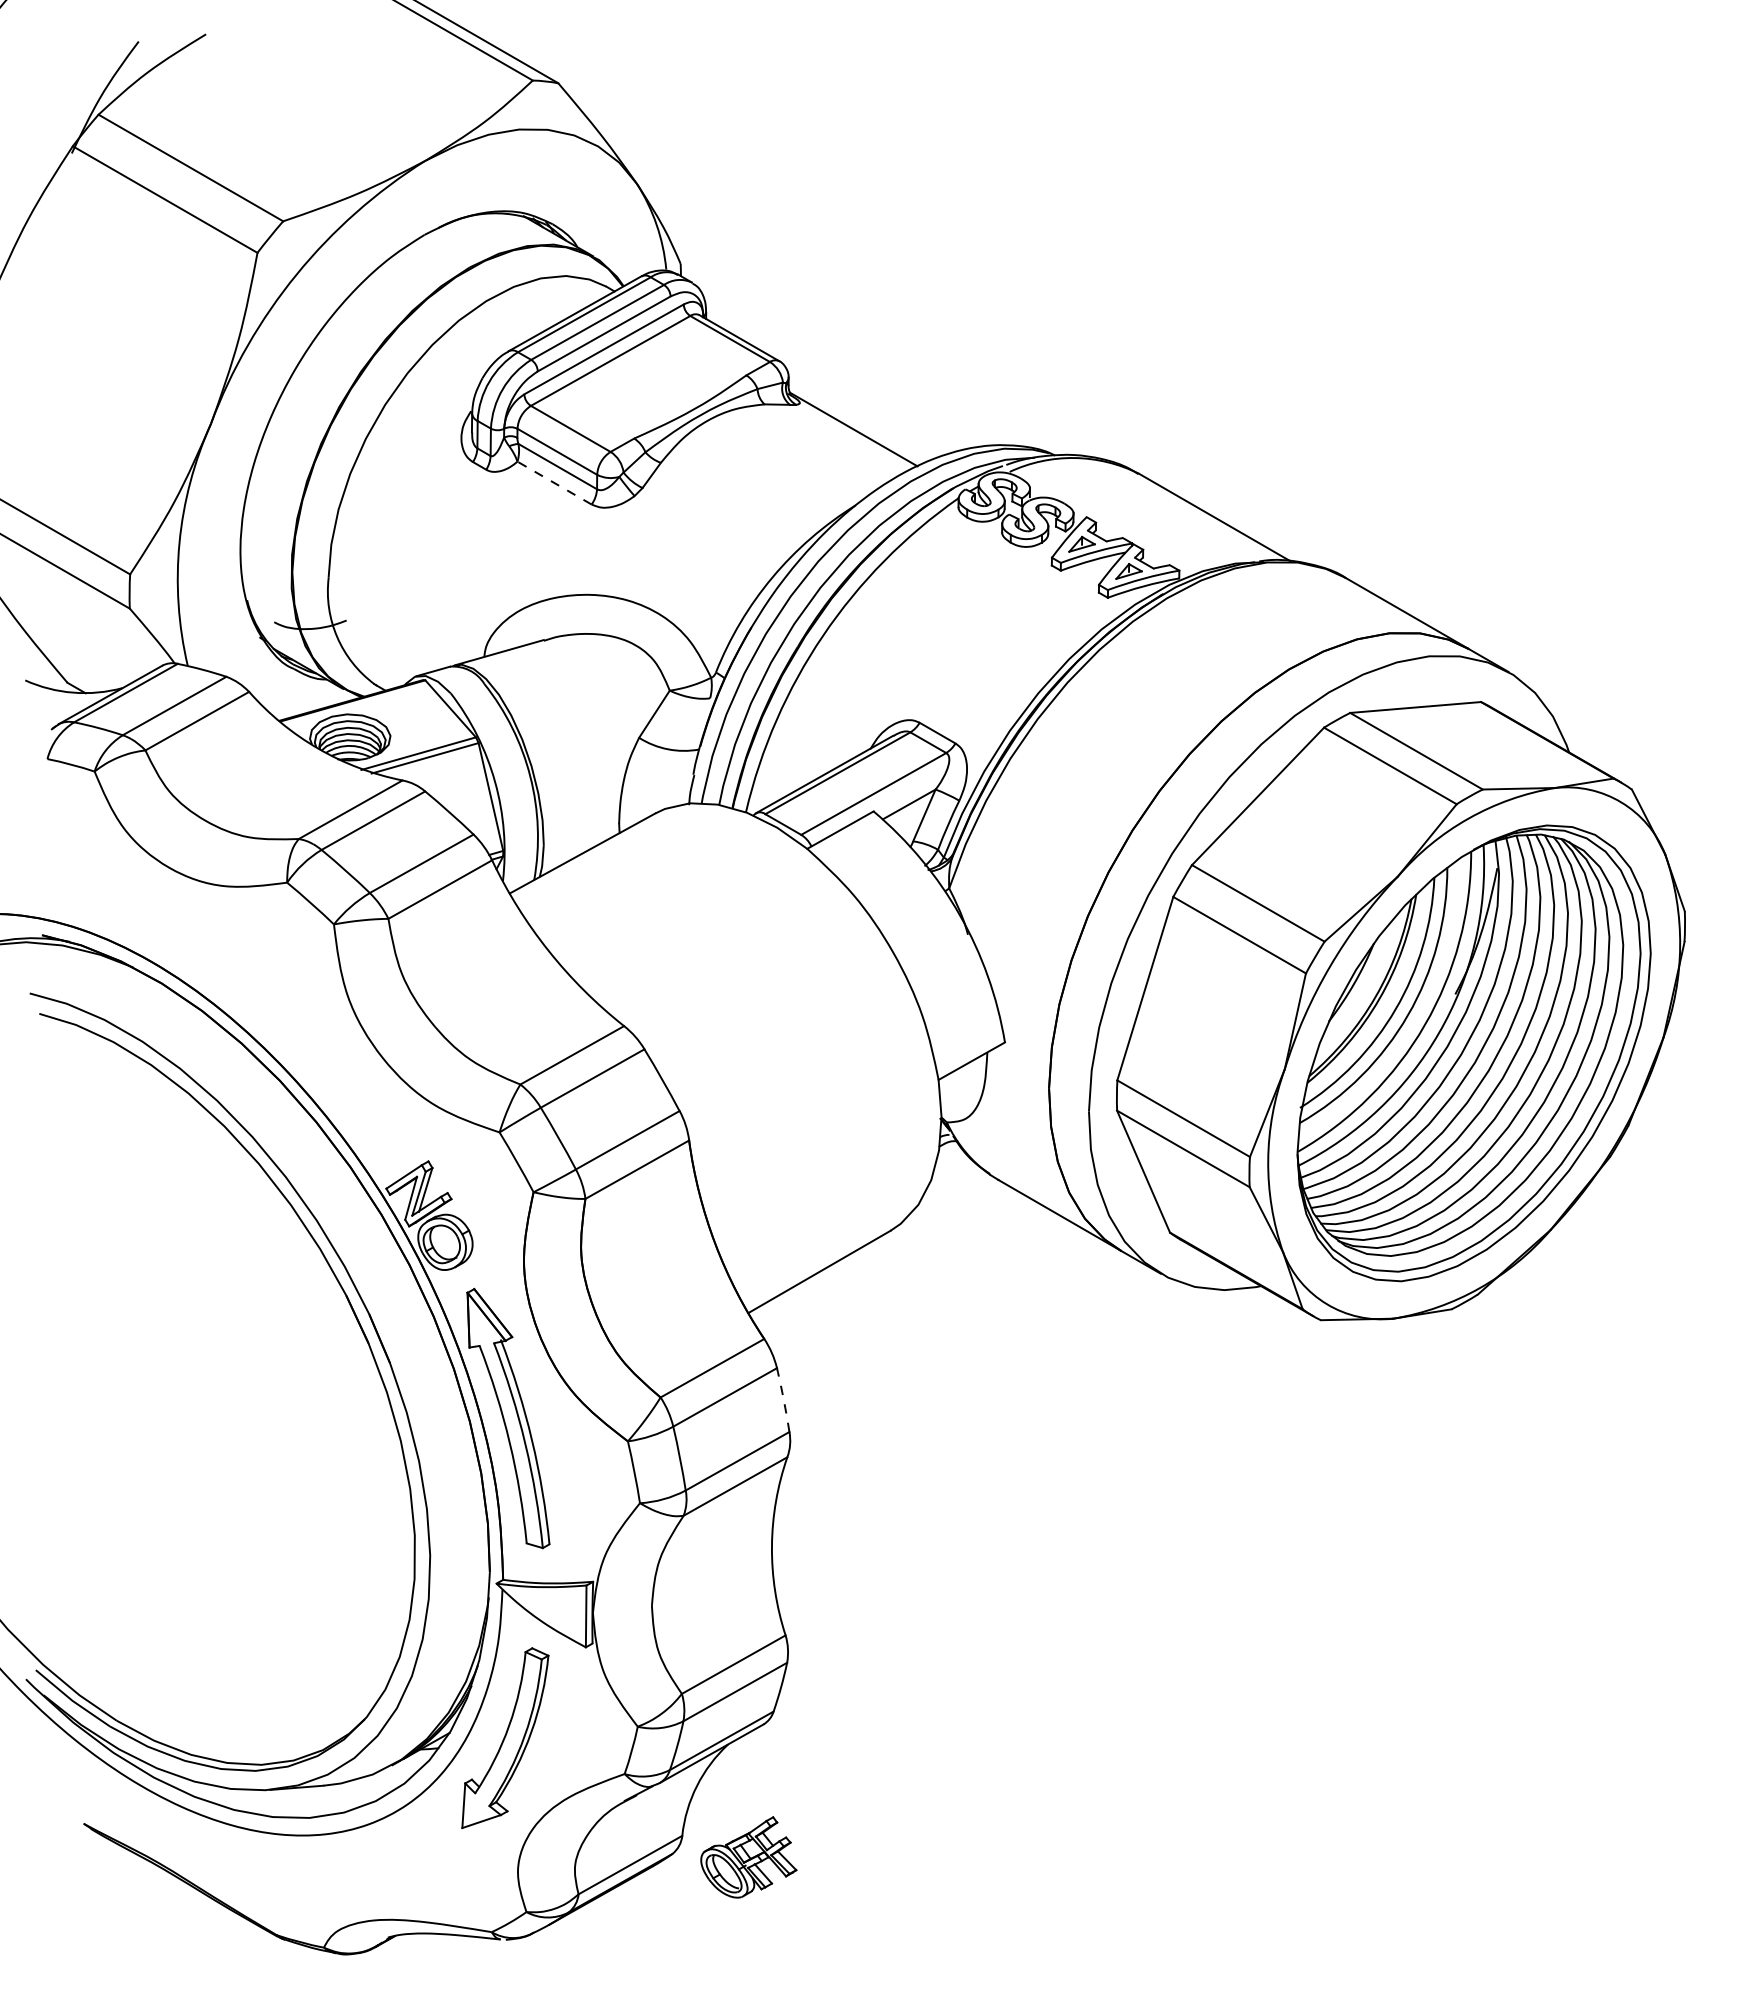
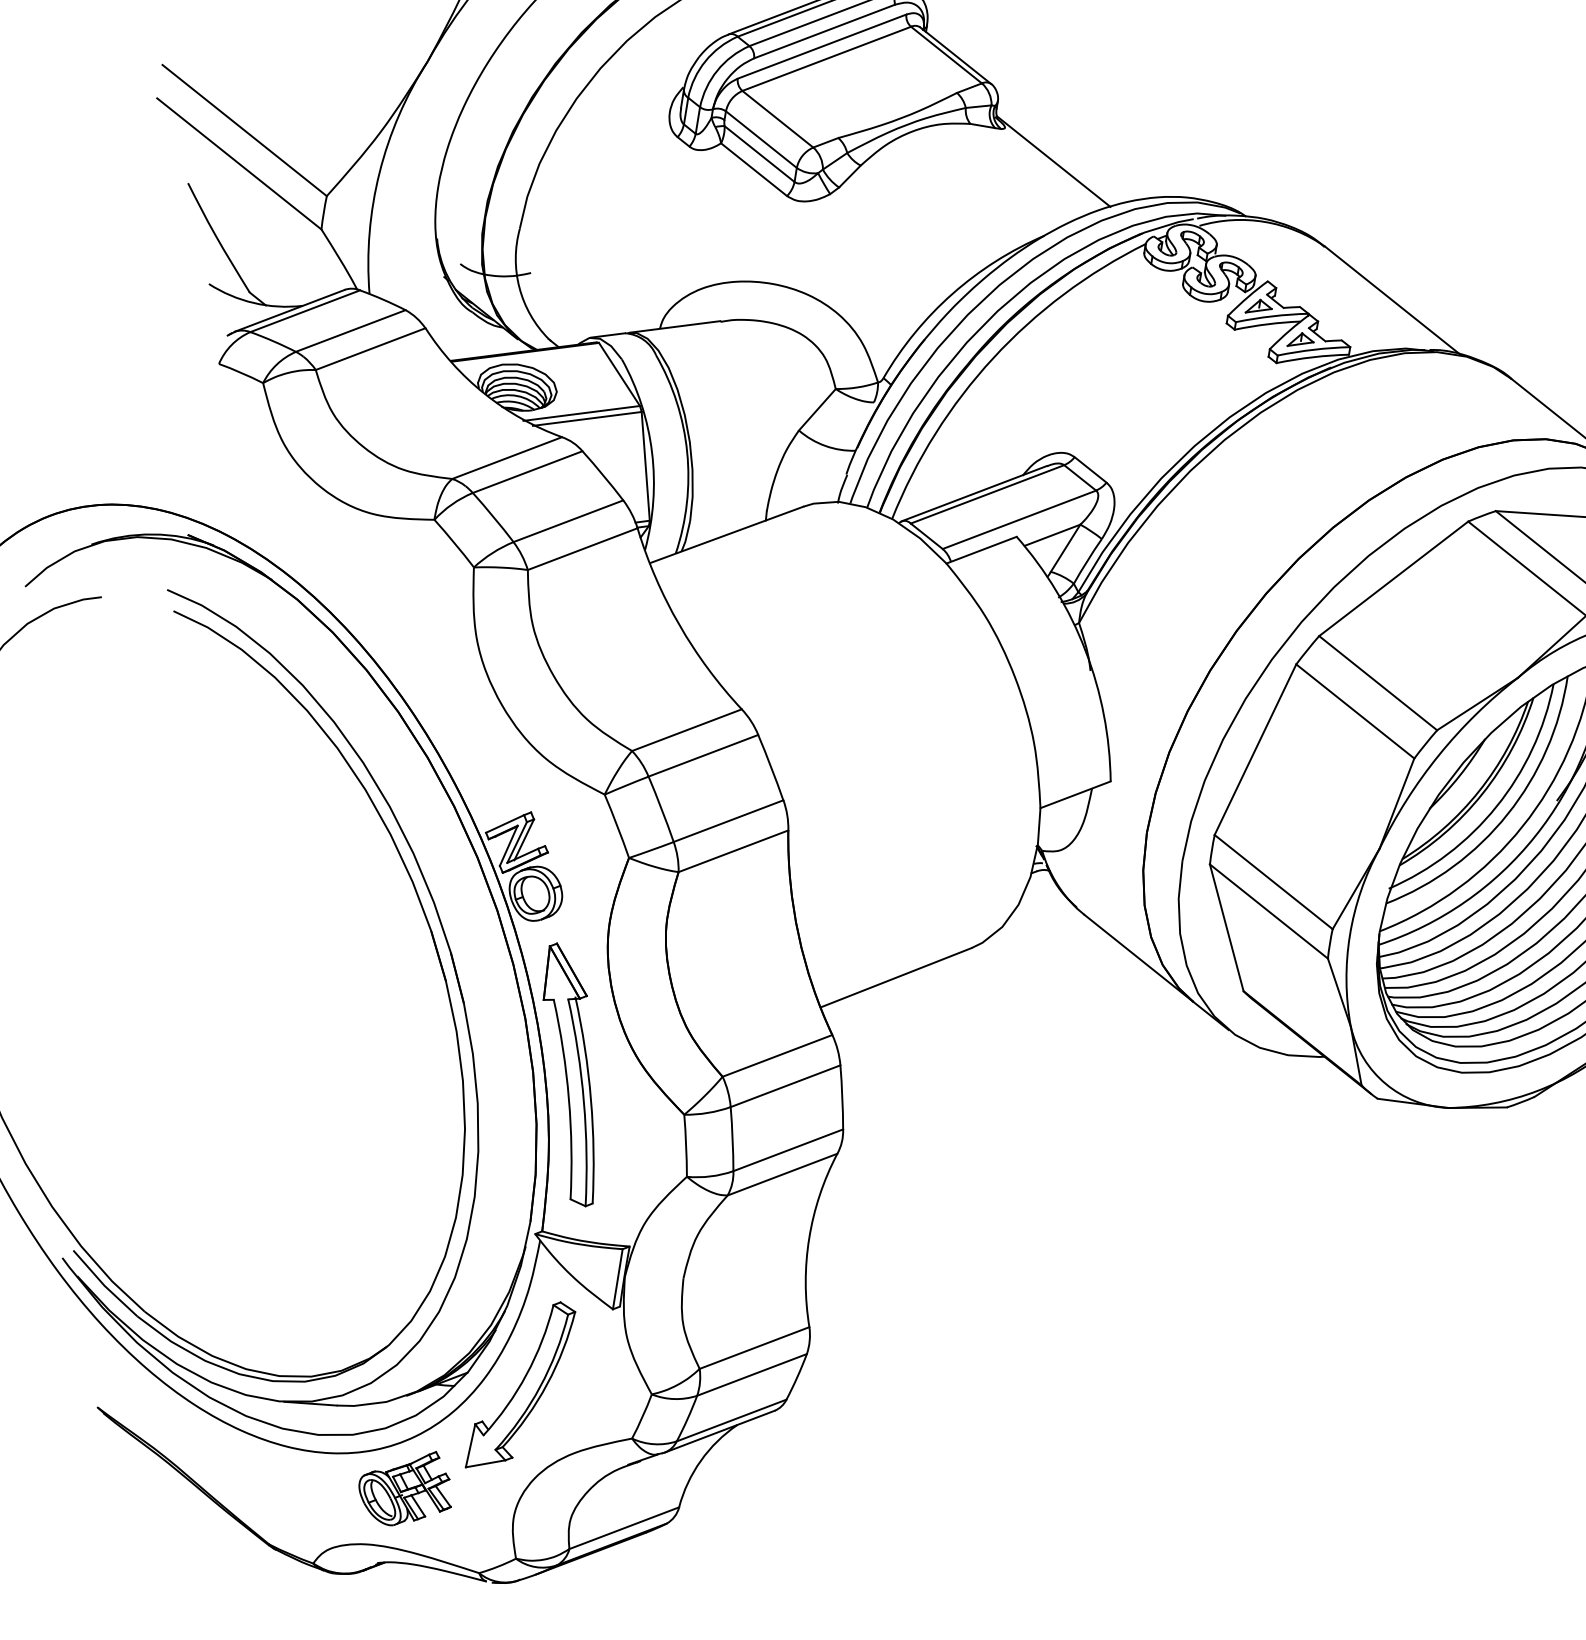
line: (554, 483) -> (753, 170), dashed -> solid
arc: (783, 1399) -> (842, 1096), dashed -> solid
part: (748, 1857) -> (406, 1487), moved

